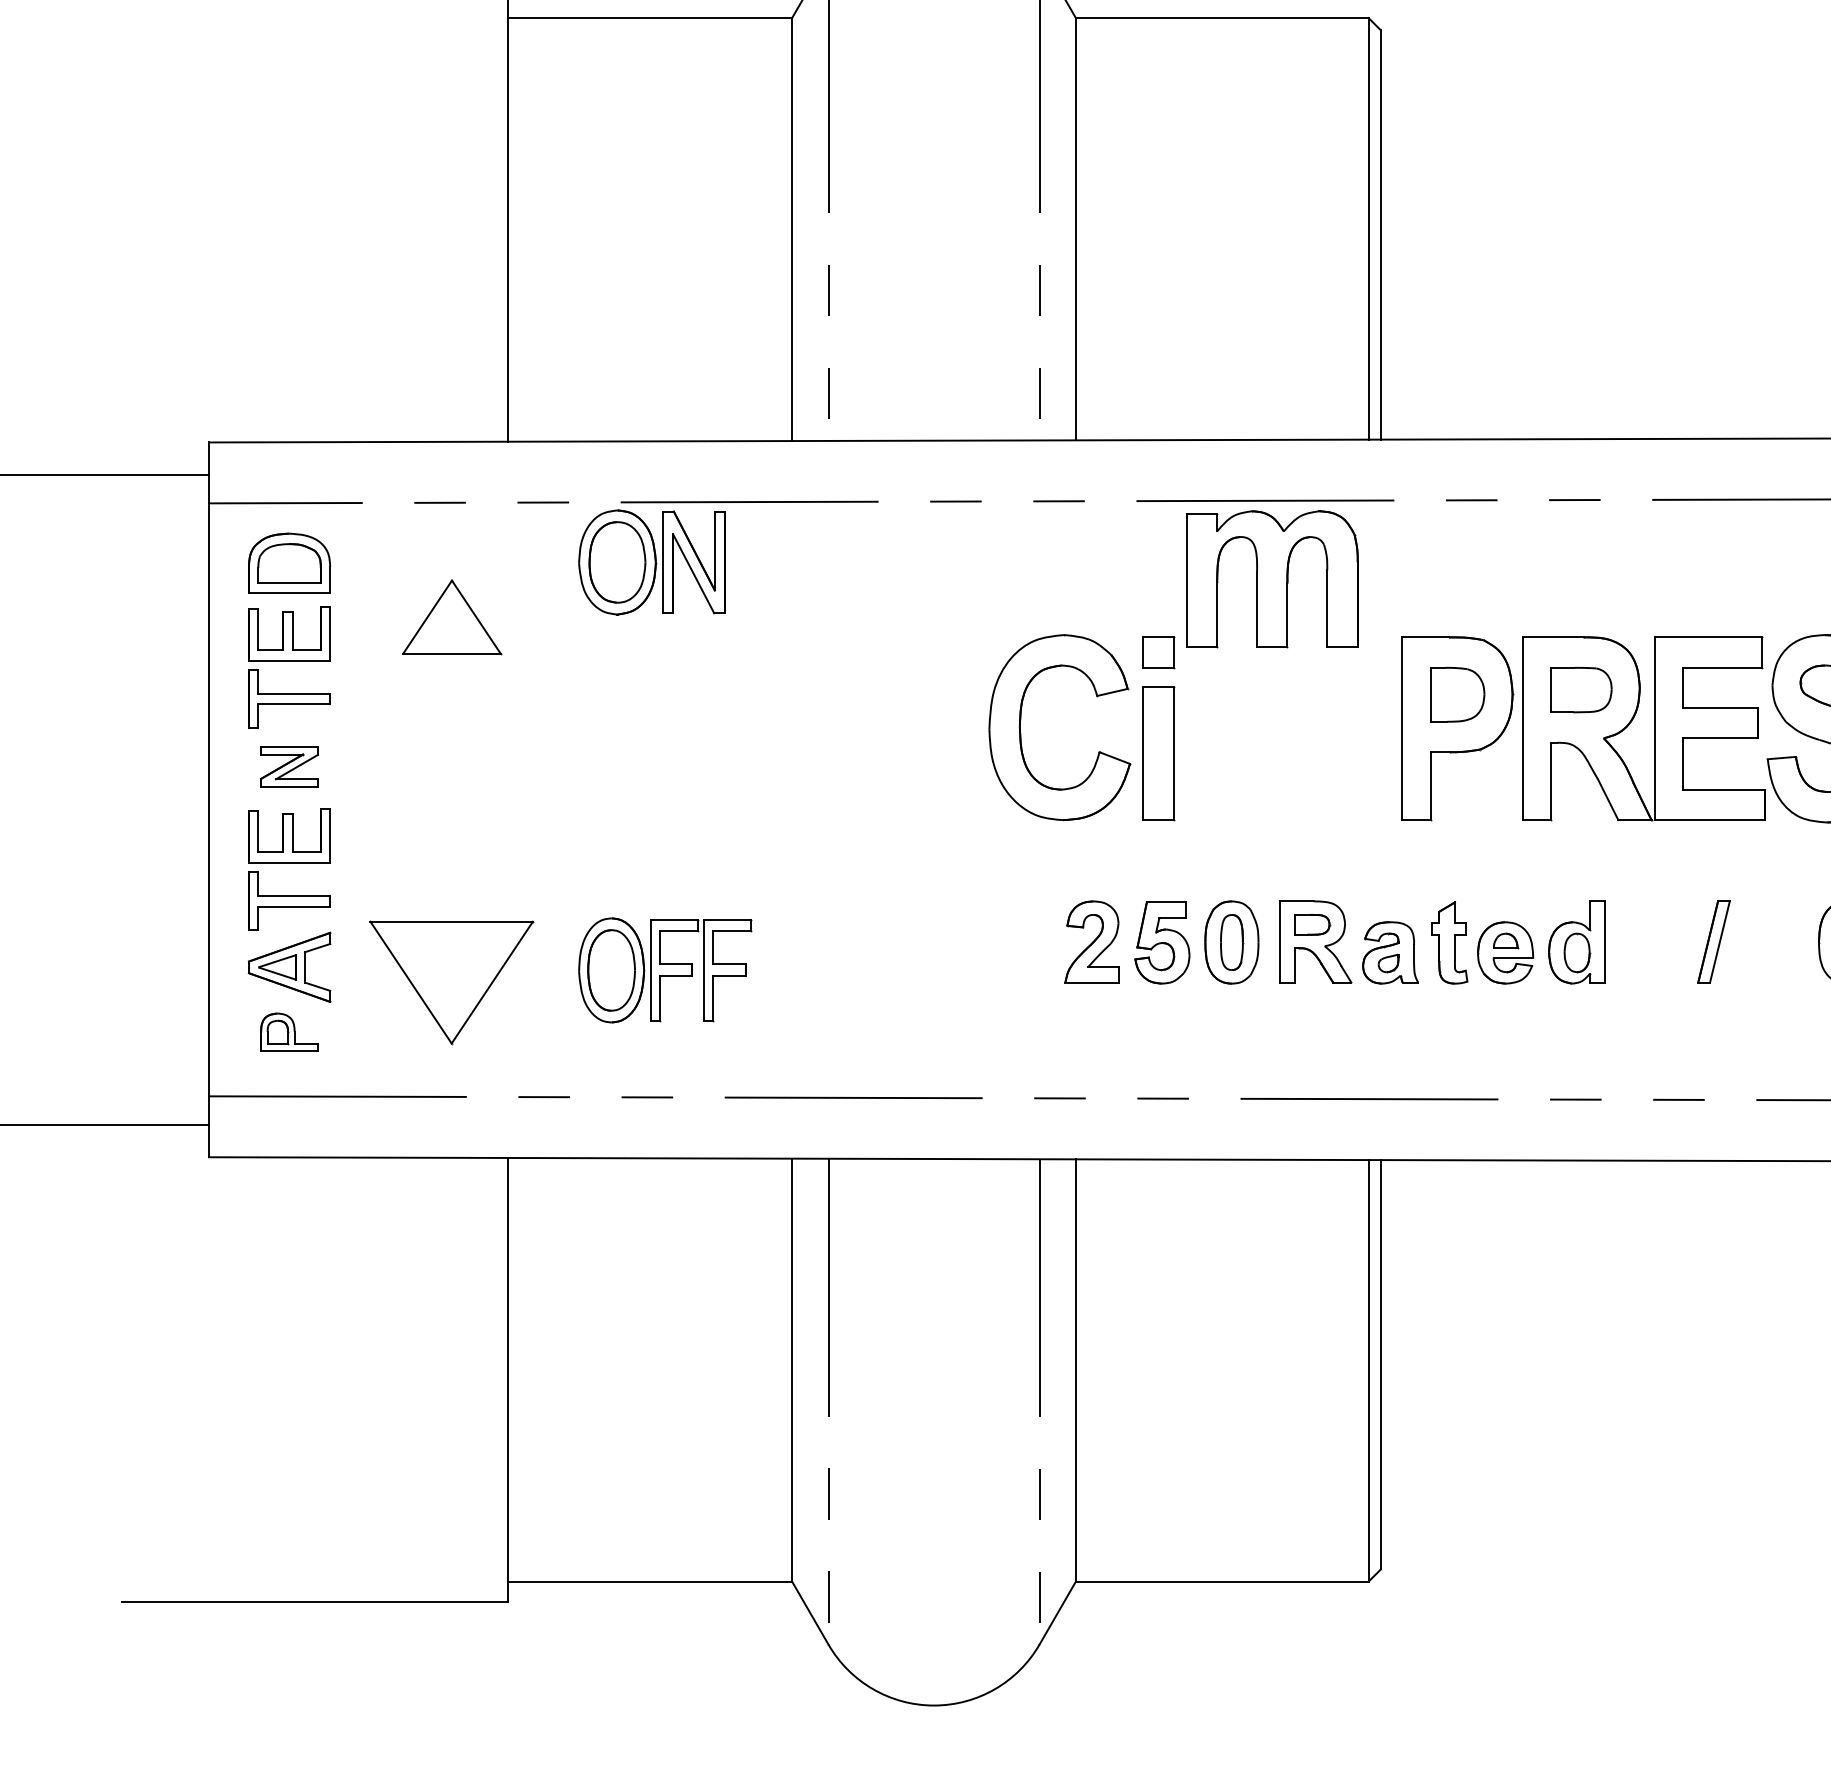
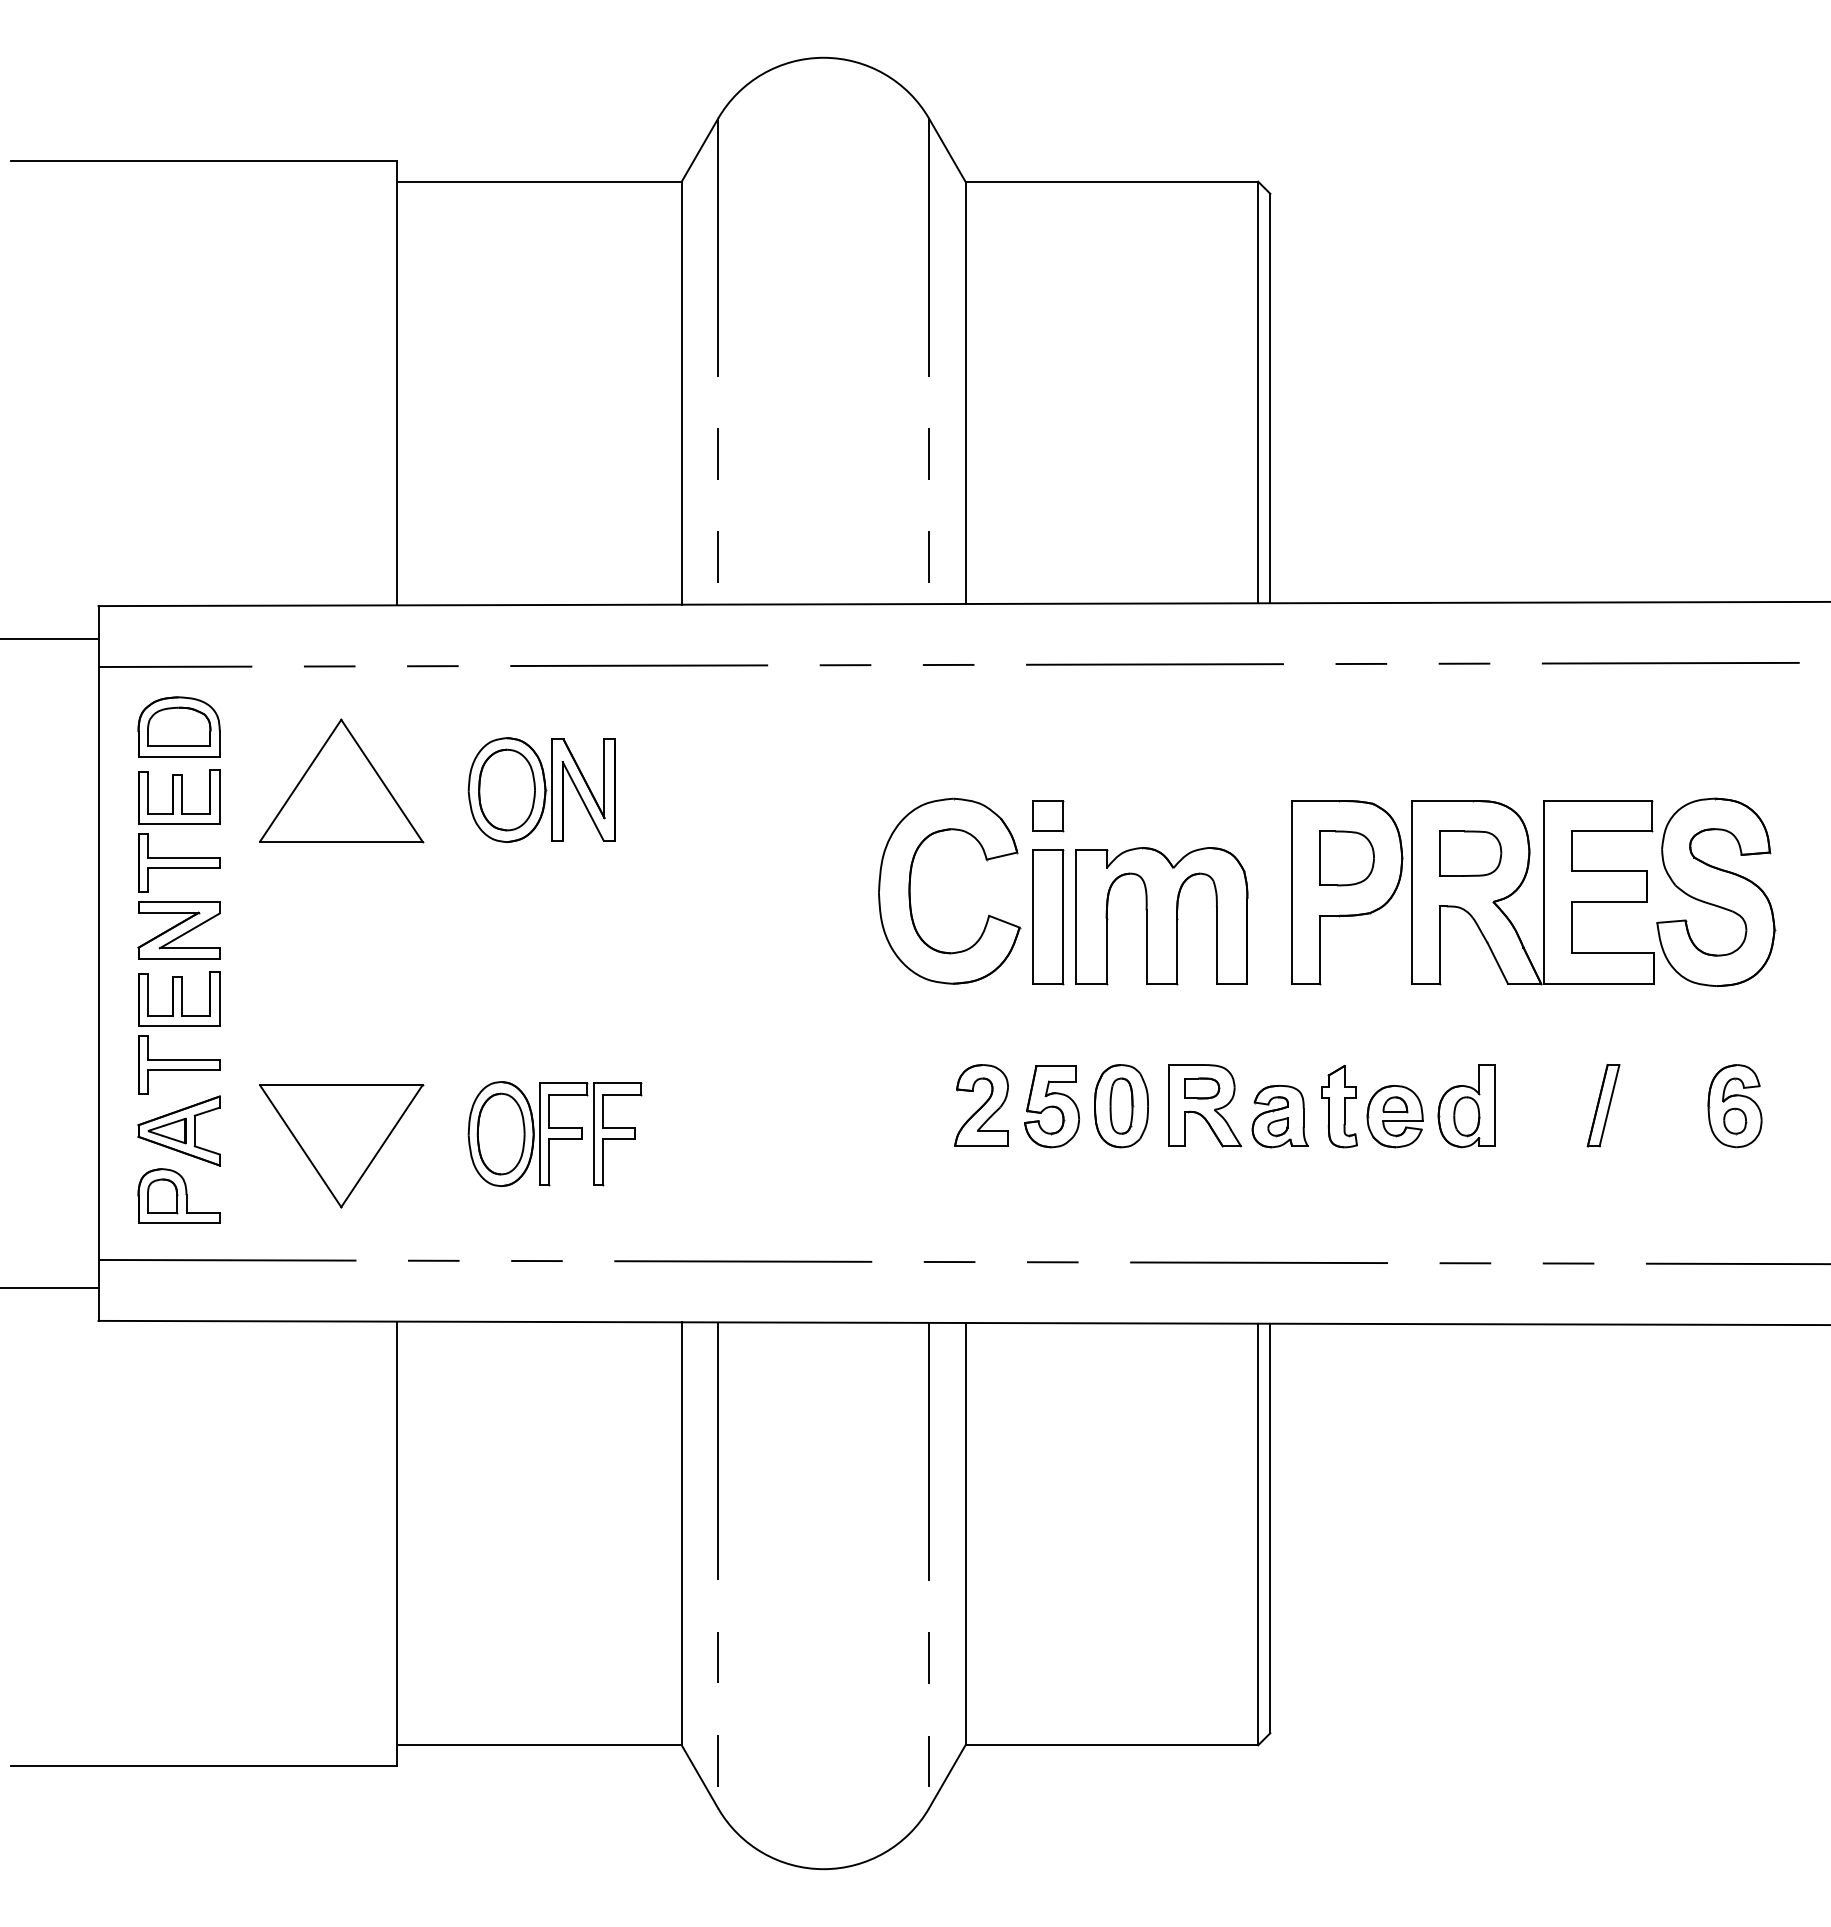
part: (651, 561) -> (541, 789), moved
part: (1271, 579) -> (1161, 916), moved
part: (451, 616) -> (341, 780), size x1.67
part: (288, 766) -> (178, 930), size x1.43
part: (288, 1031) -> (178, 1195), size x1.43

